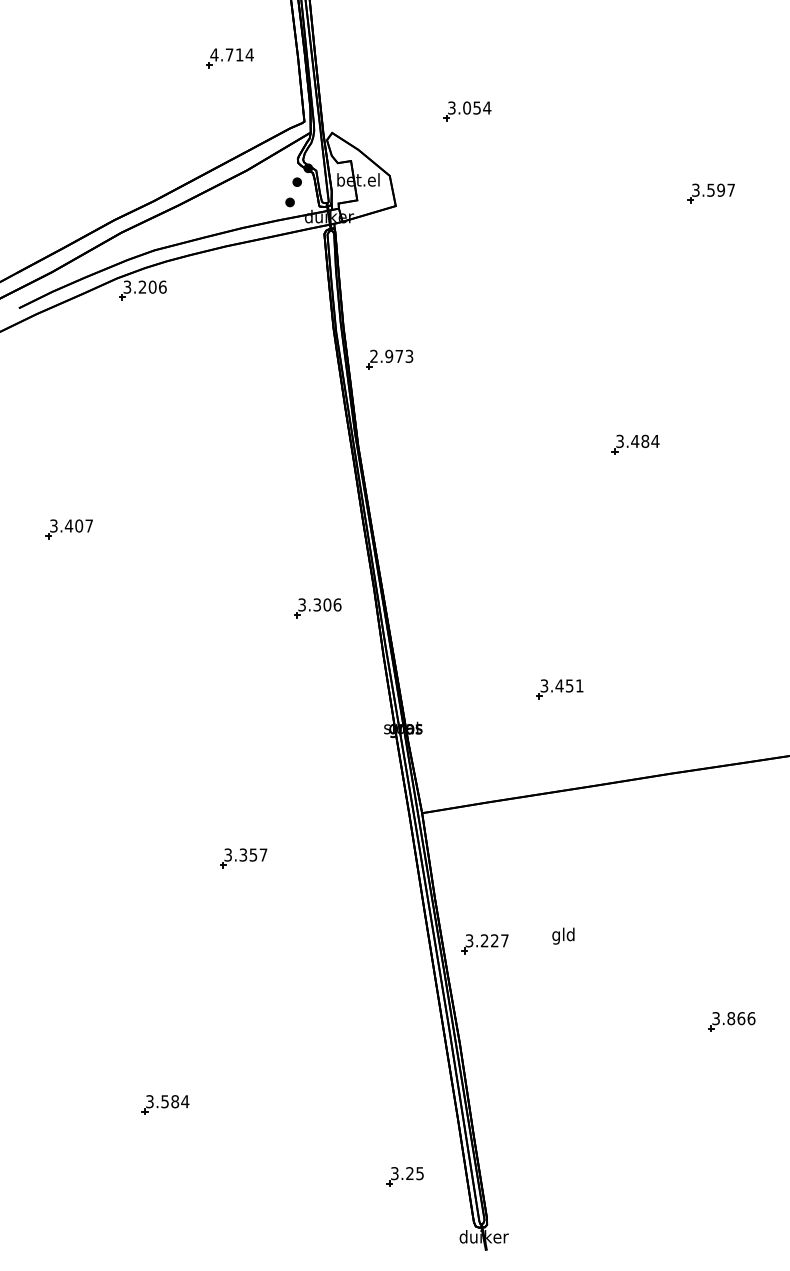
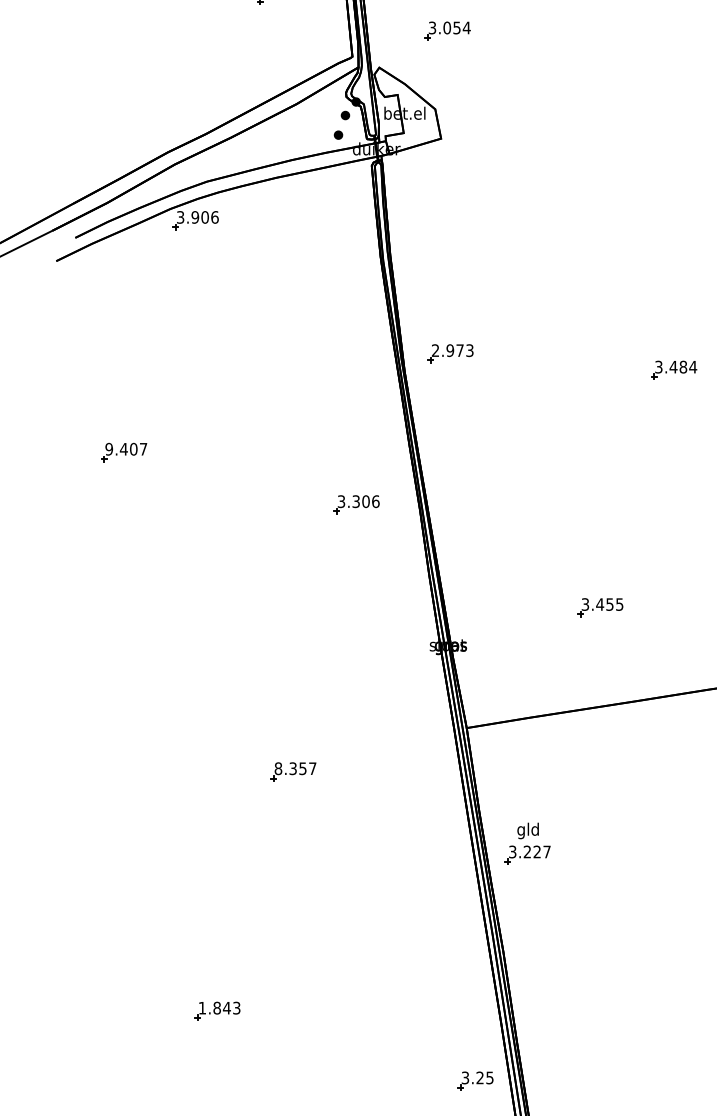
part: (467, 111) -> (447, 31), moved
text: (142, 286) -> (195, 216), 3.206 -> 3.906
part: (389, 359) -> (450, 353), moved
text: (53, 525) -> (108, 448), 3.407 -> 9.407
part: (317, 608) -> (356, 505), moved
text: (579, 685) -> (619, 604), 3.451 -> 3.455
text: (228, 854) -> (278, 768), 3.357 -> 8.357
text: (563, 935) -> (528, 830), moved
text: (167, 1101) -> (219, 1007), 3.584 -> 1.843
part: (404, 1176) -> (474, 1080), moved

